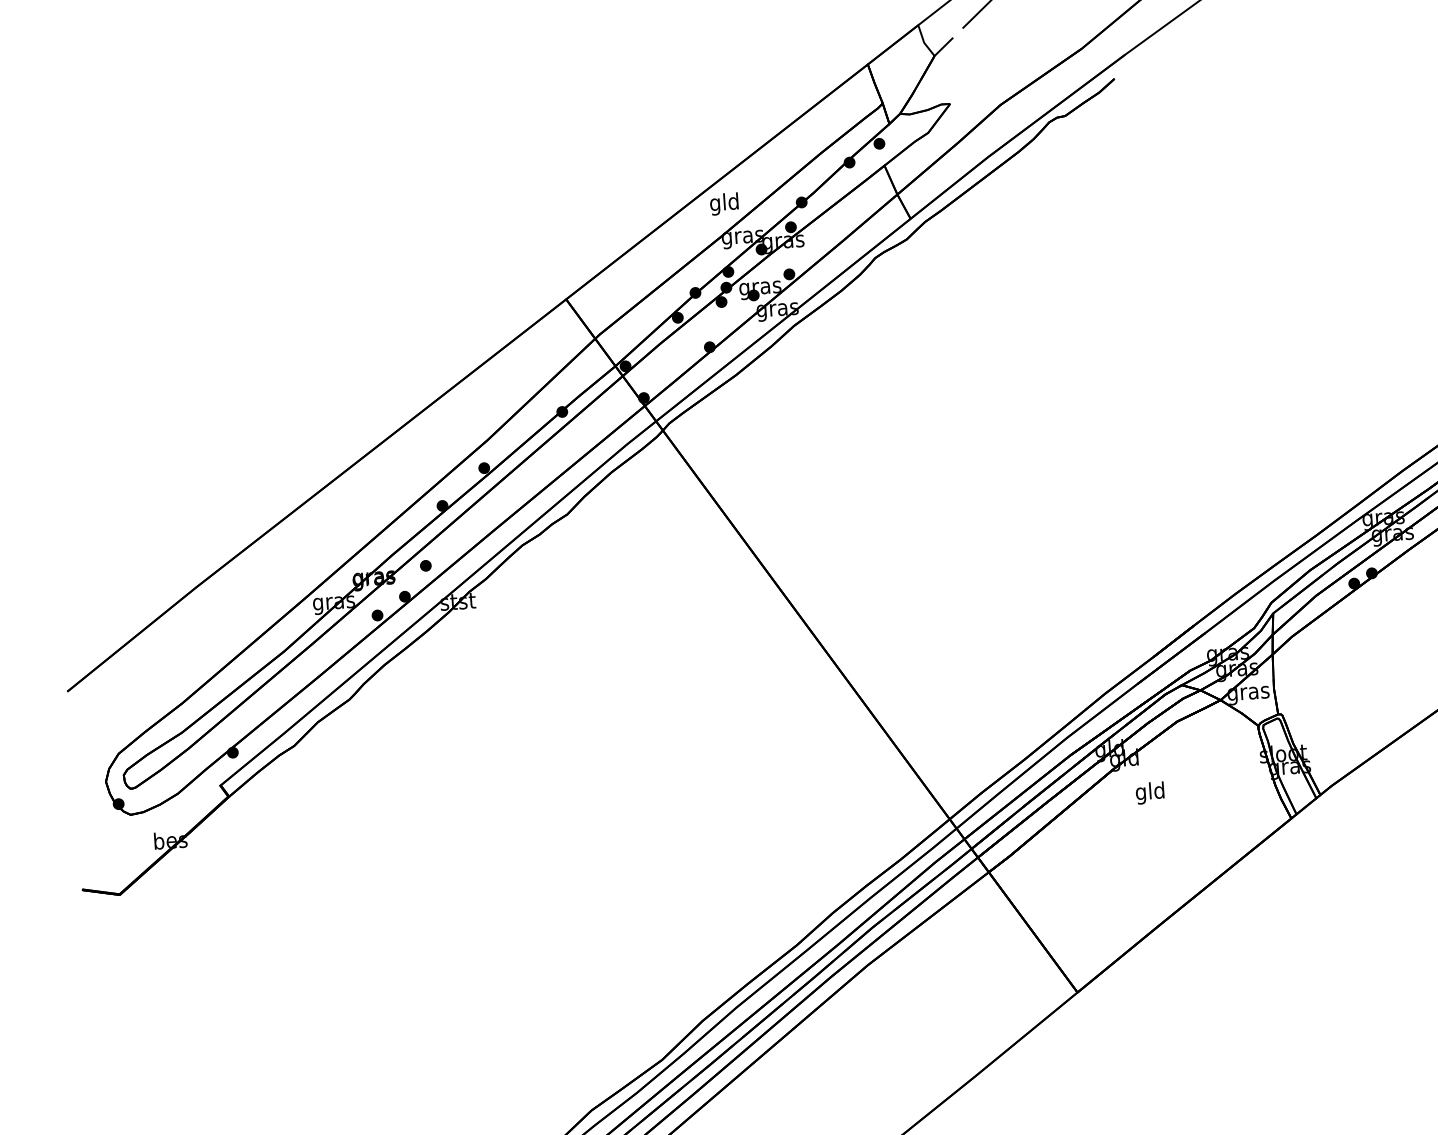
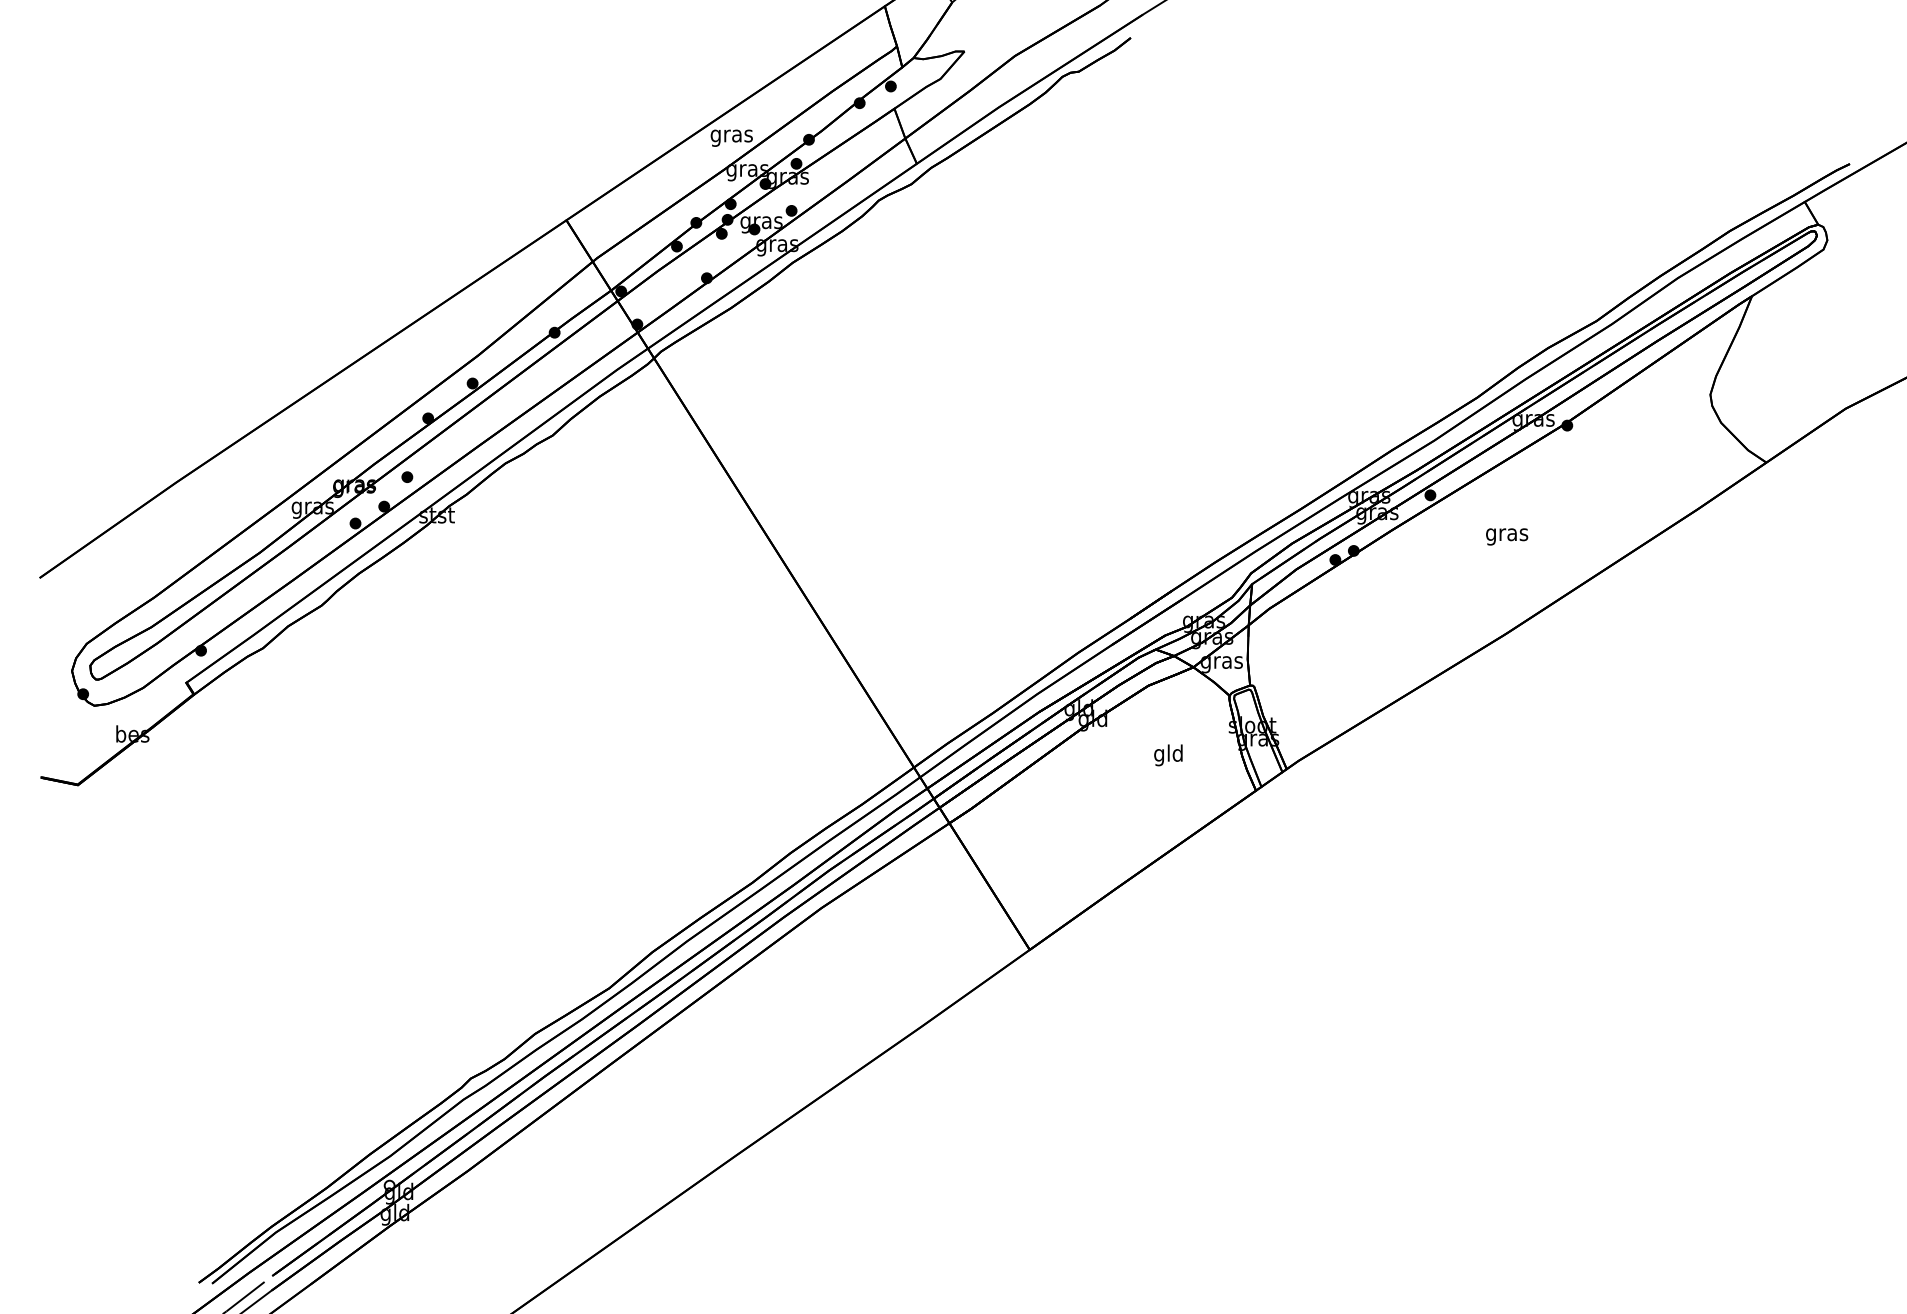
text: (724, 203) -> (731, 135), gld -> gras
text: (1150, 793) -> (1168, 755), moved

